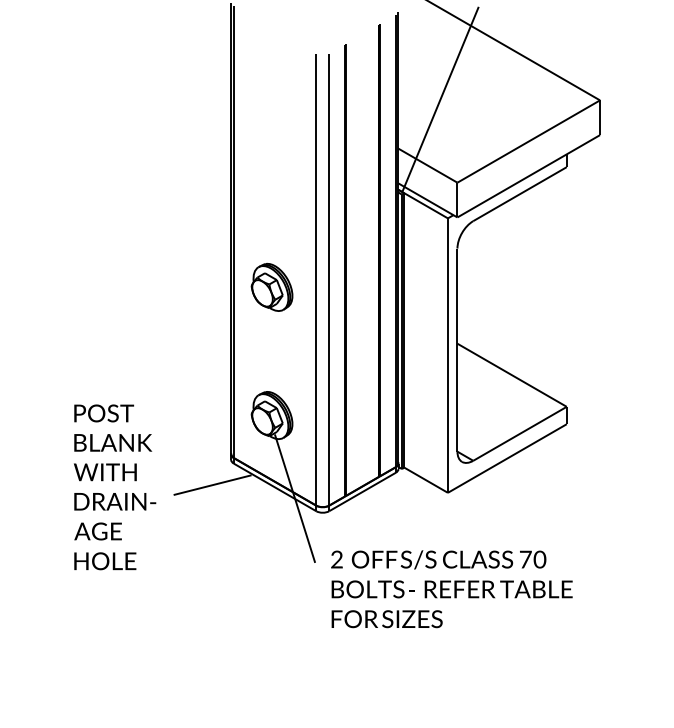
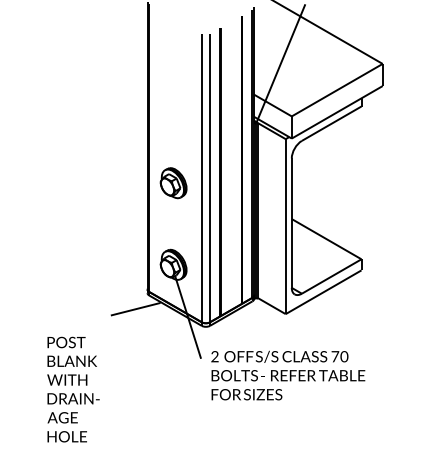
text: (115, 487) -> (73, 389), moved

